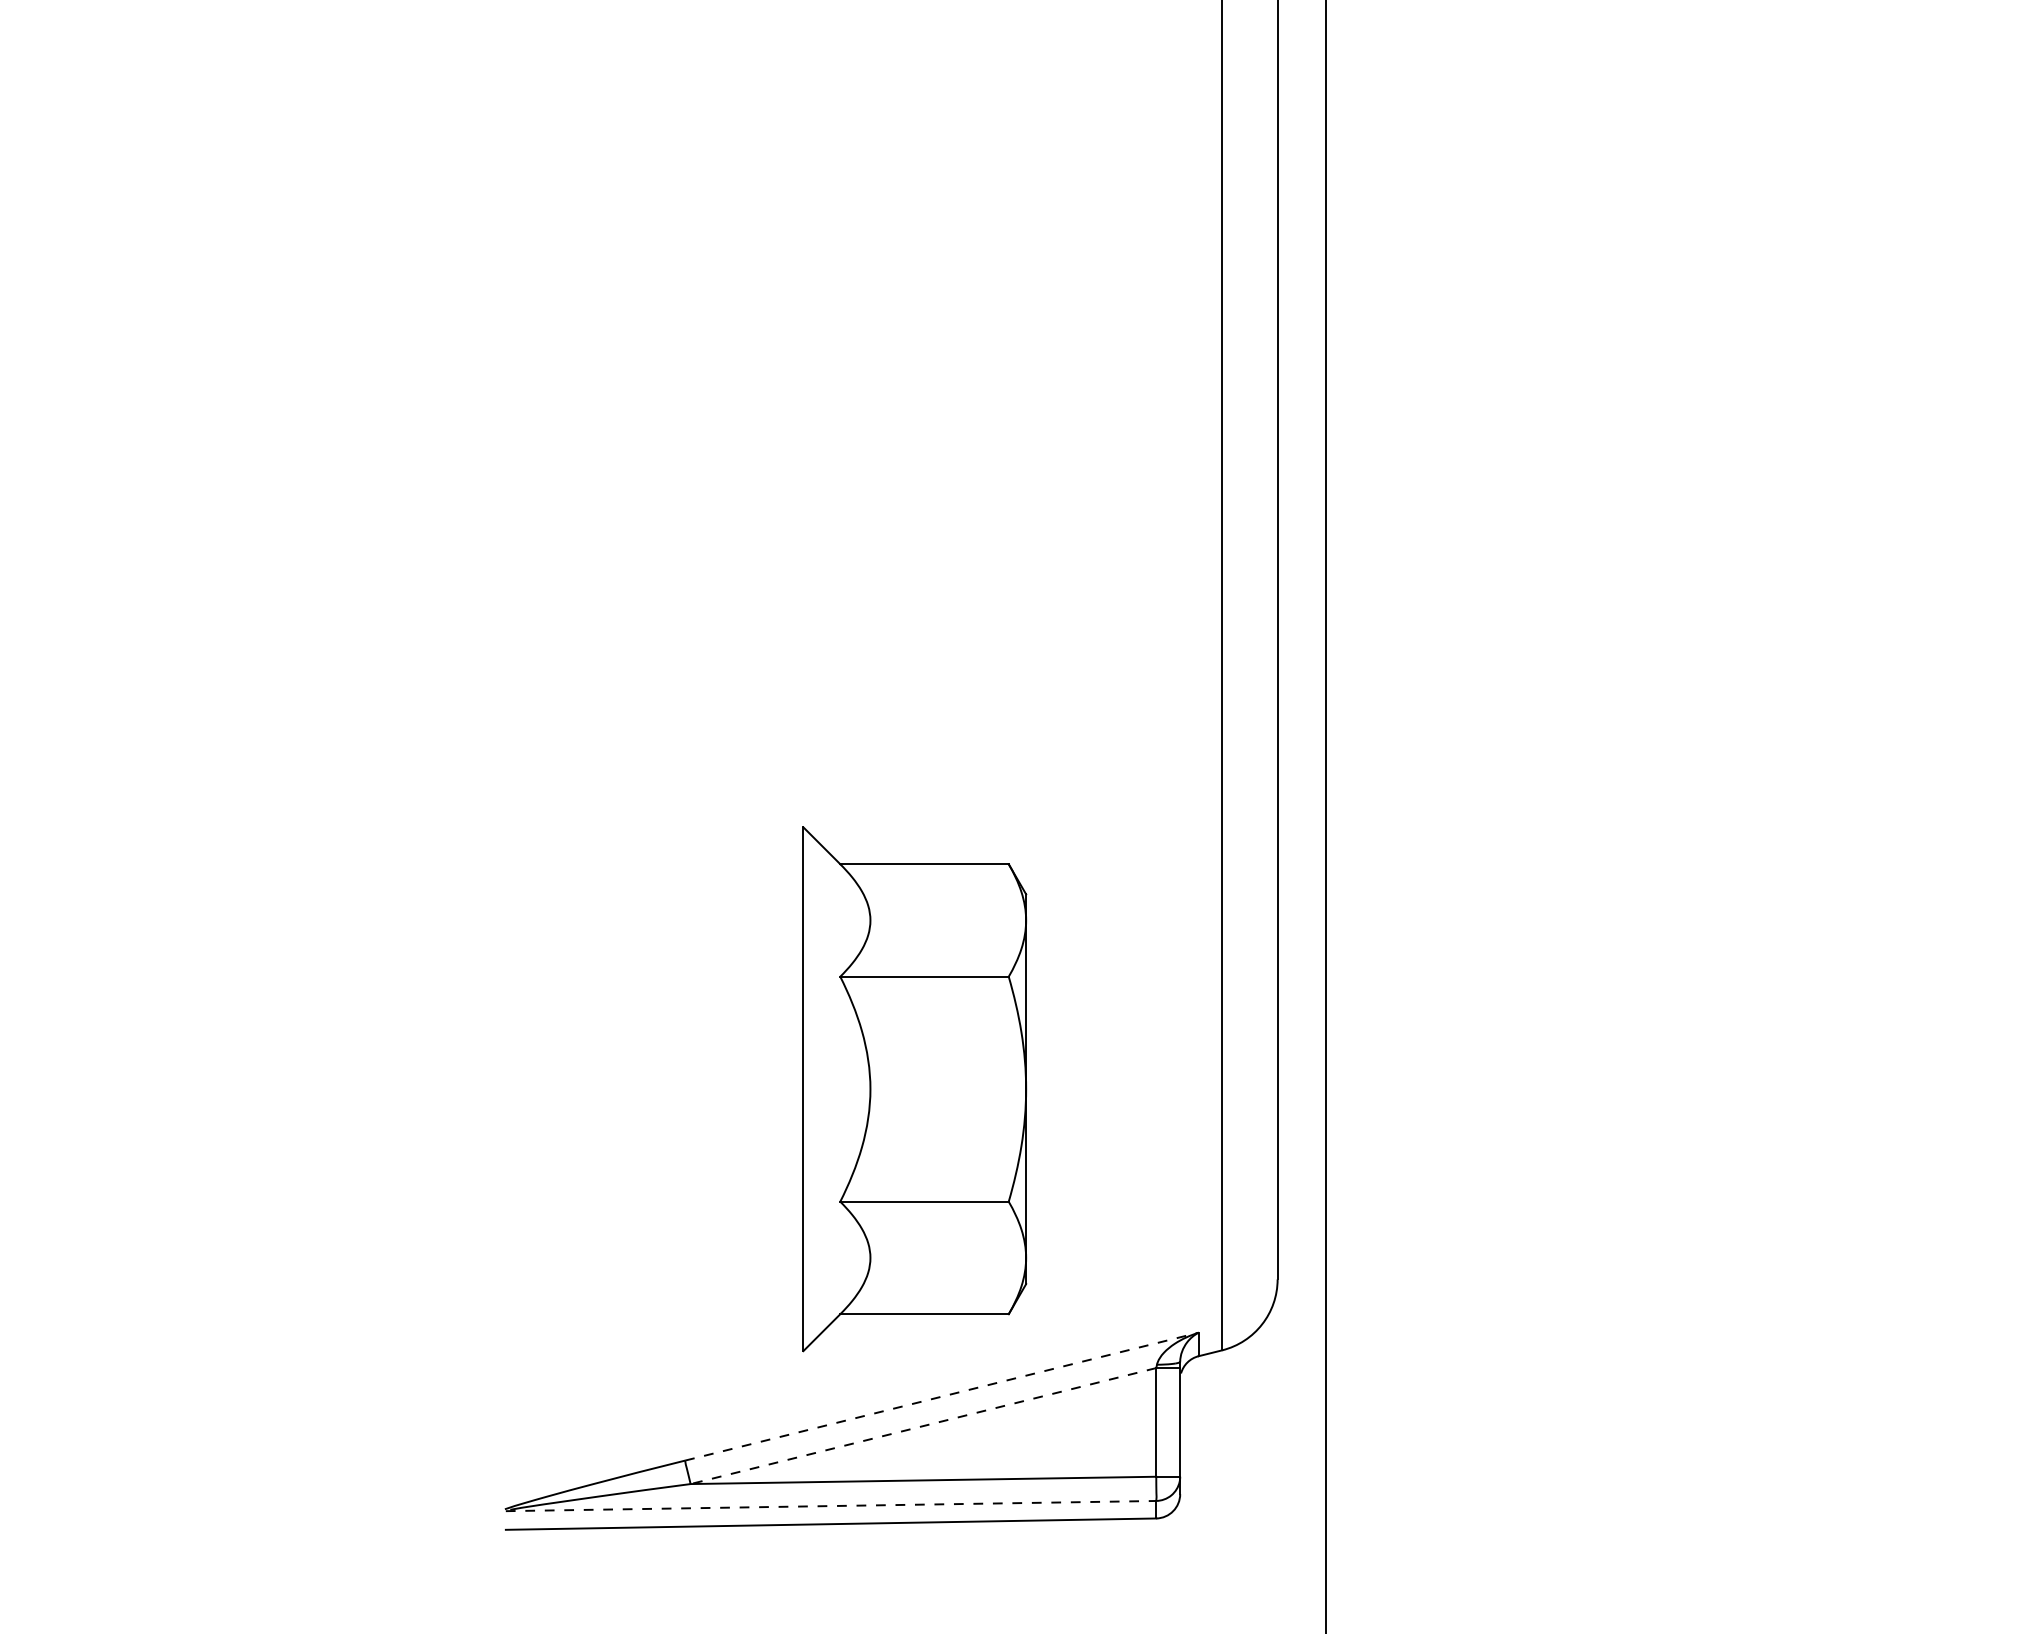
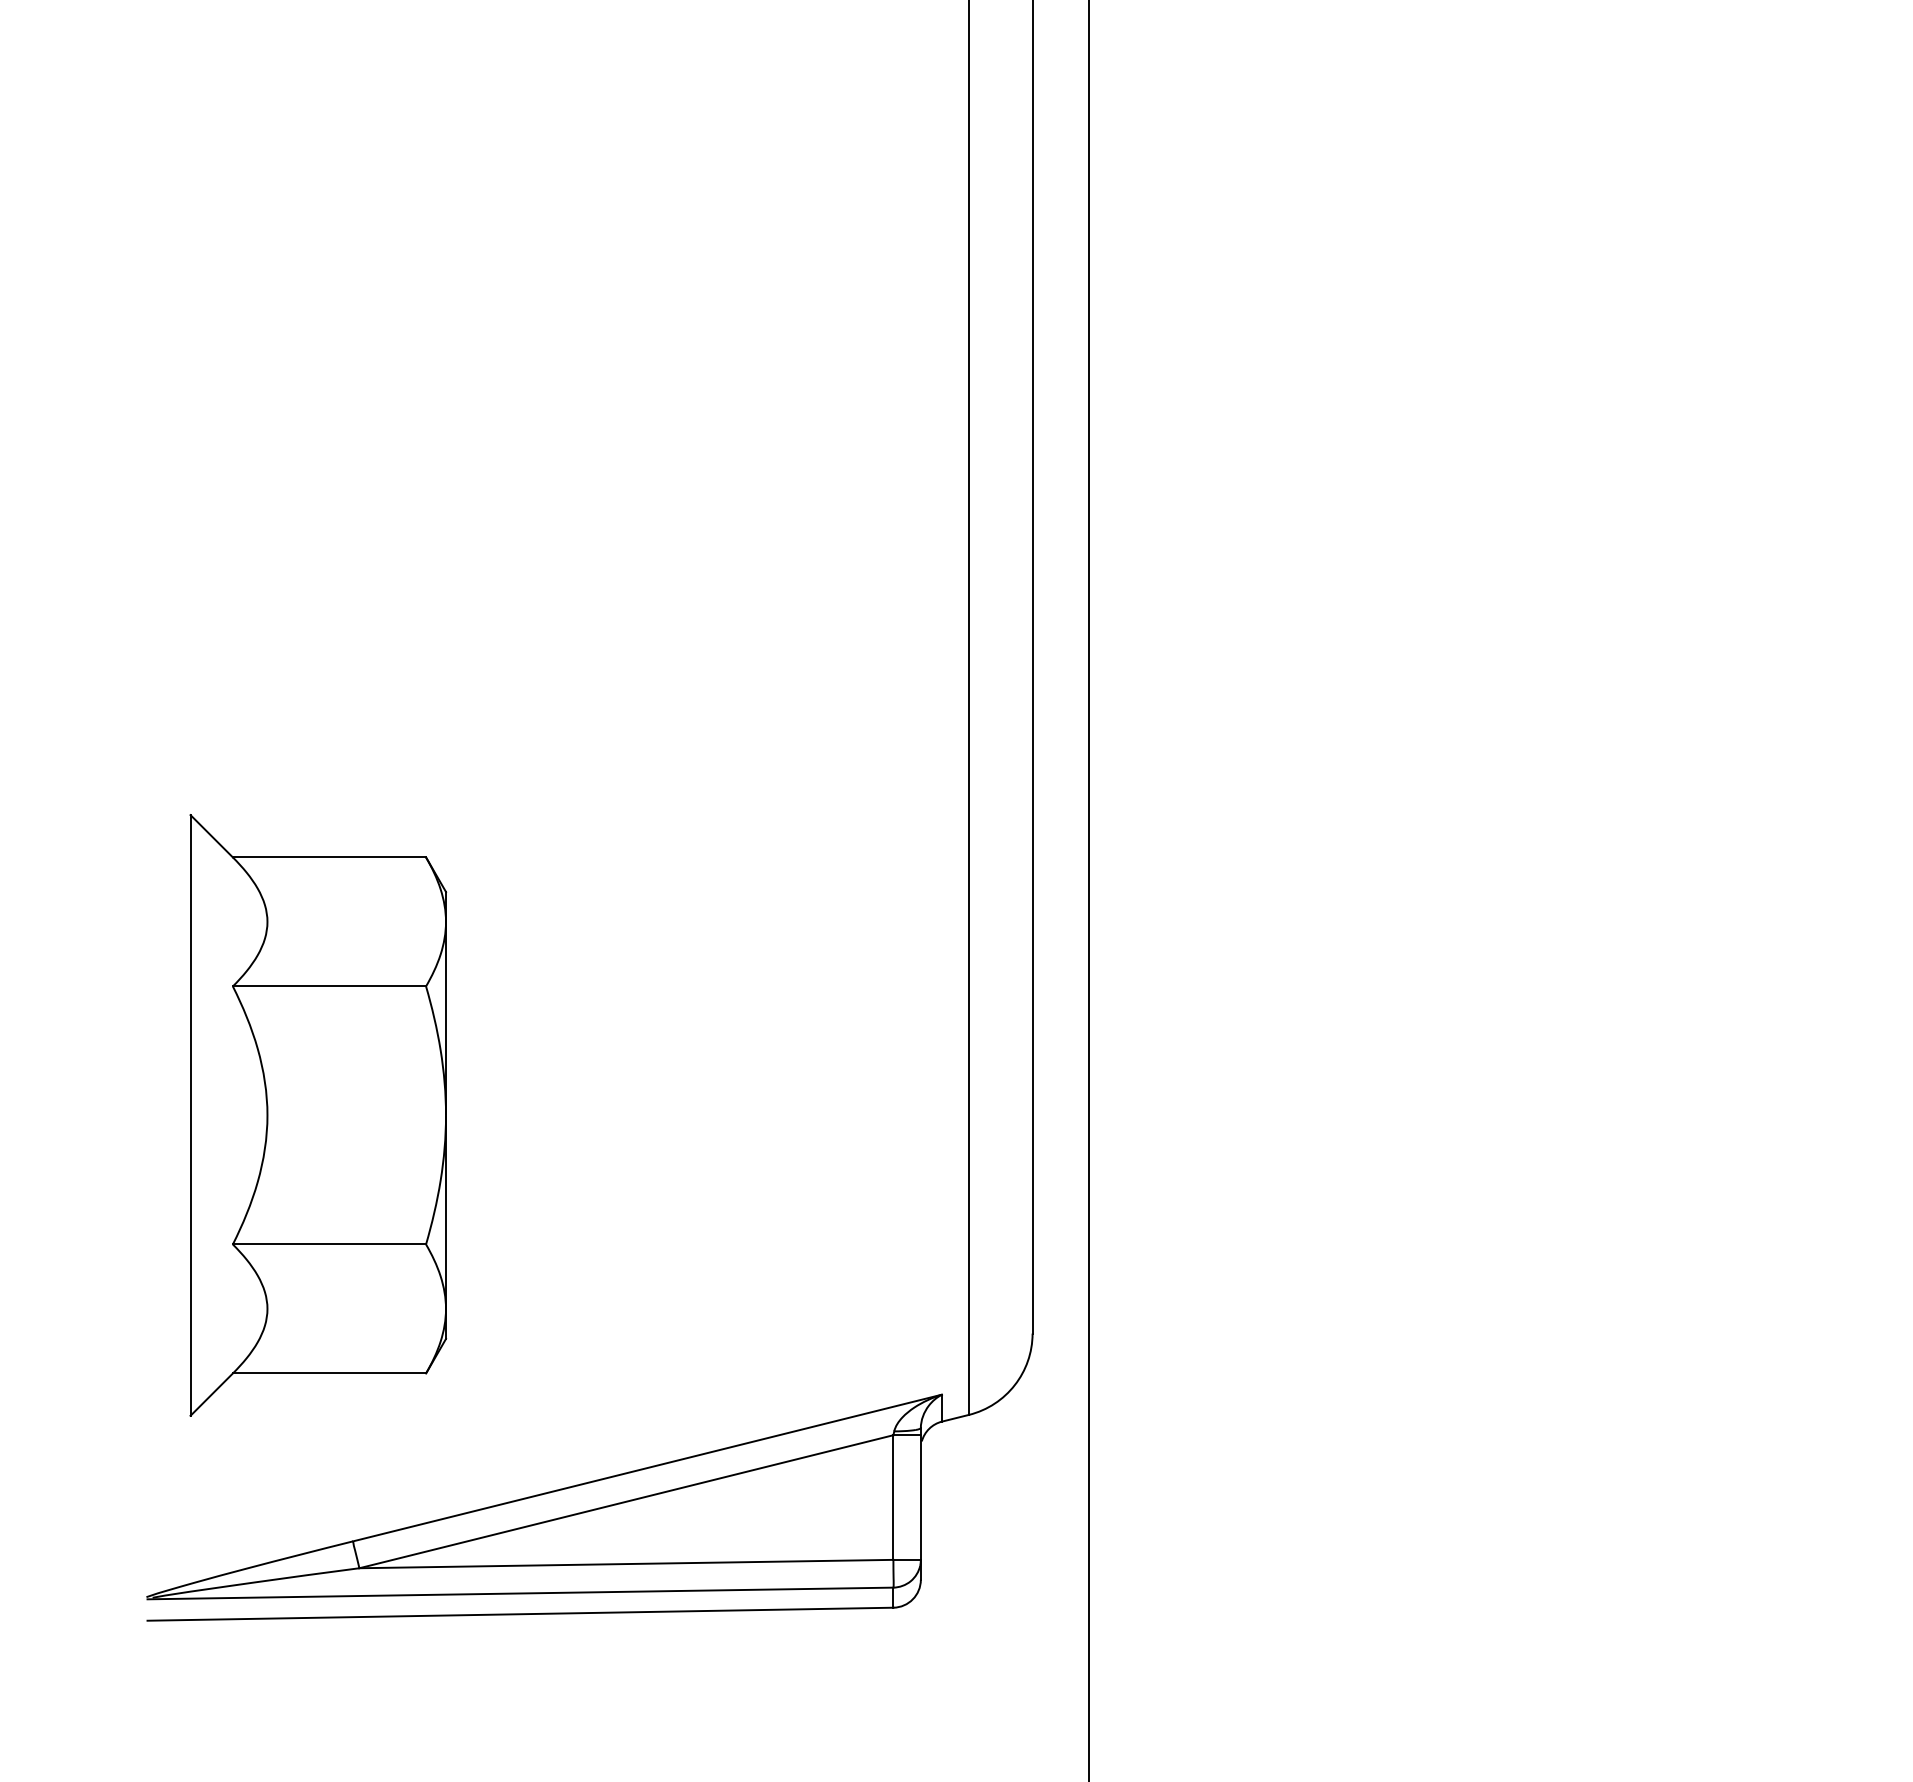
part: (914, 1089) -> (317, 1115), moved
line: (941, 1396) -> (647, 1467), dashed -> solid
line: (923, 1426) -> (626, 1502), dashed -> solid
line: (831, 1506) -> (520, 1593), dashed -> solid

